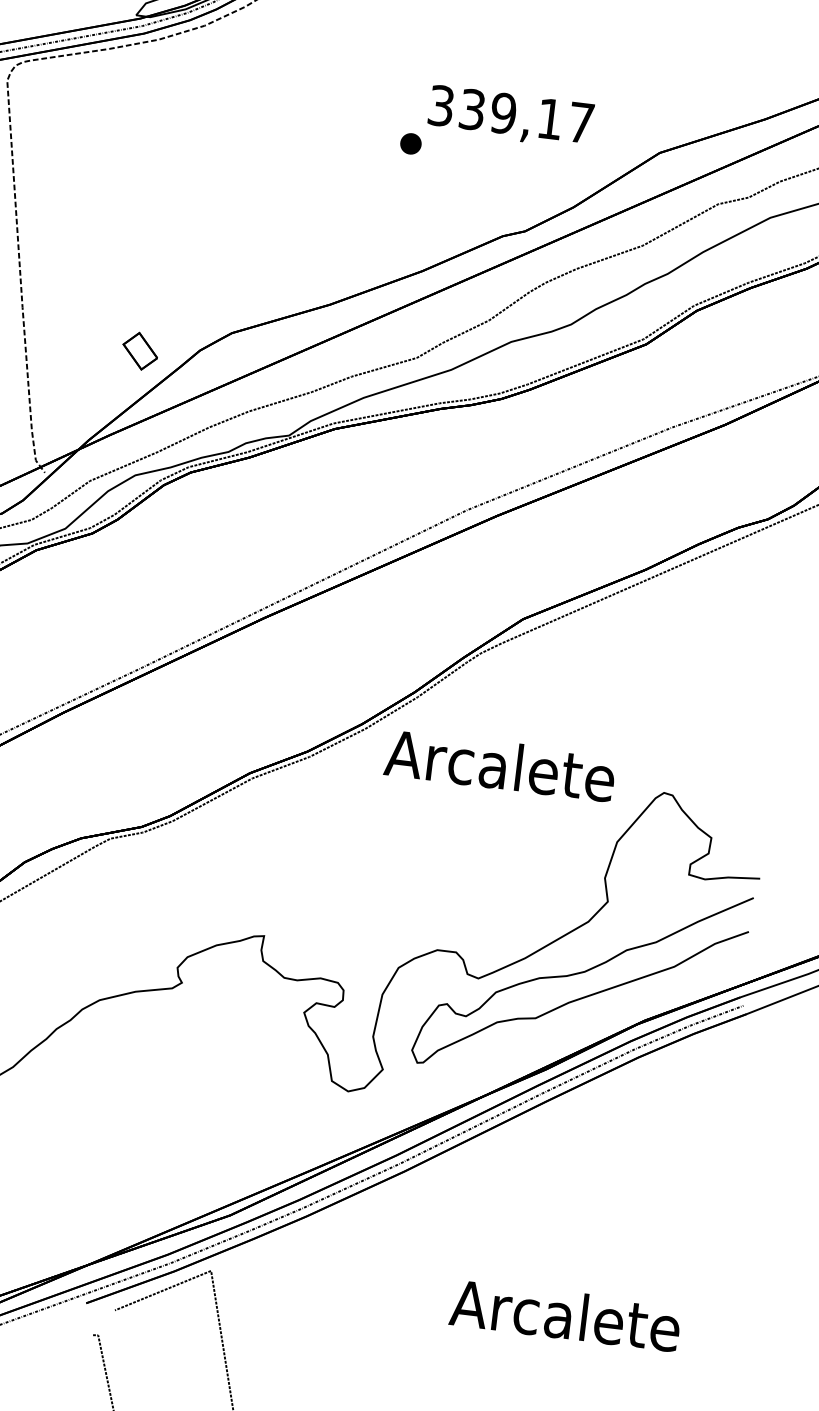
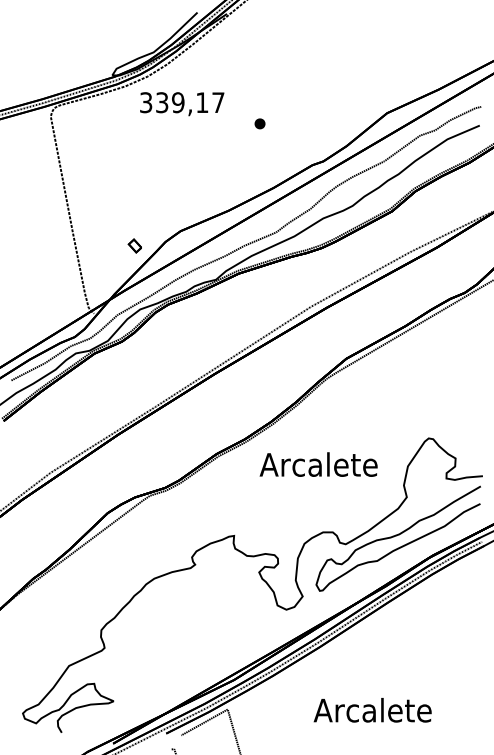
text: (511, 117) -> (182, 104), moved
part: (139, 350) -> (134, 245), size x0.7
text: (499, 765) -> (318, 464), moved
text: (564, 1315) -> (372, 710), moved

